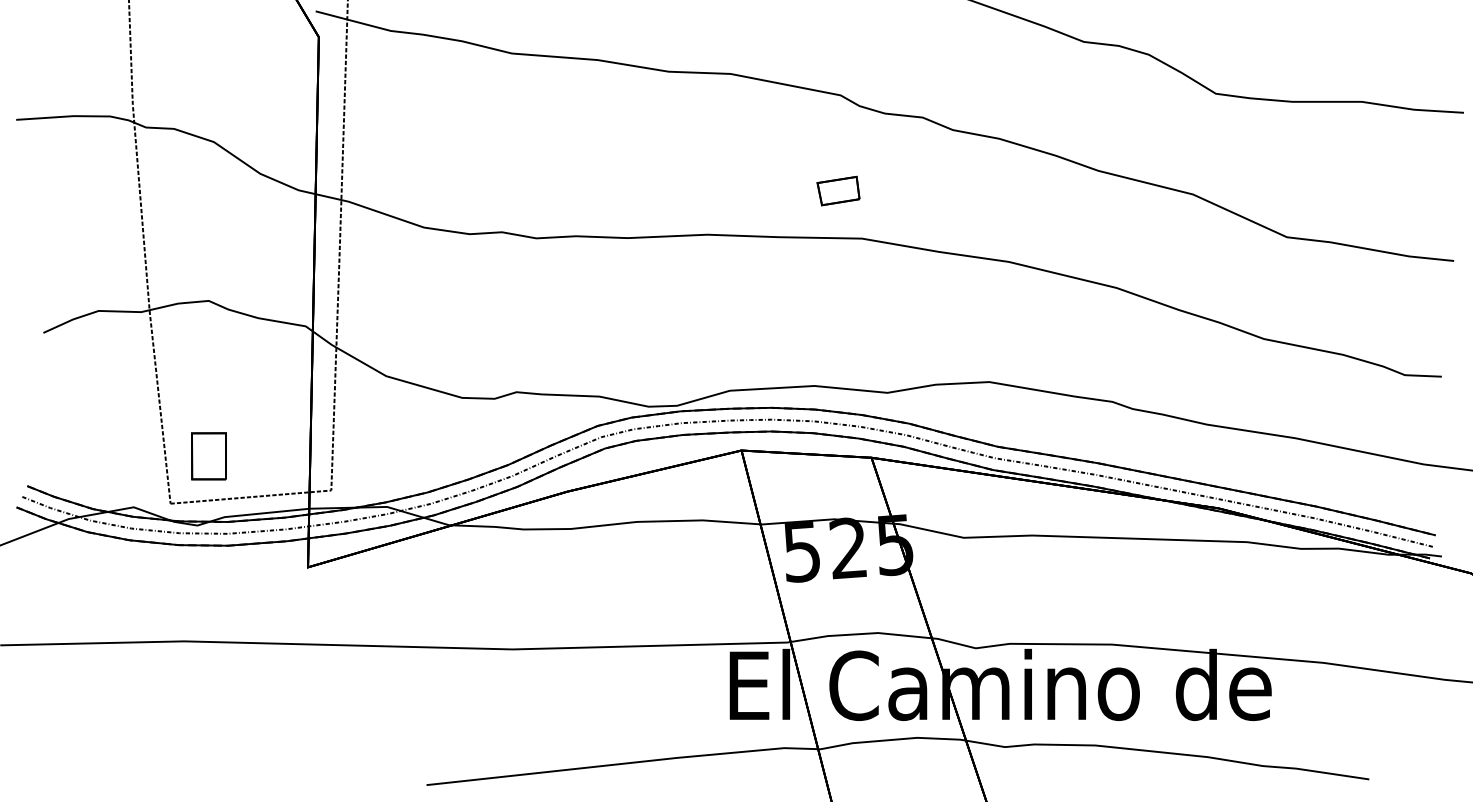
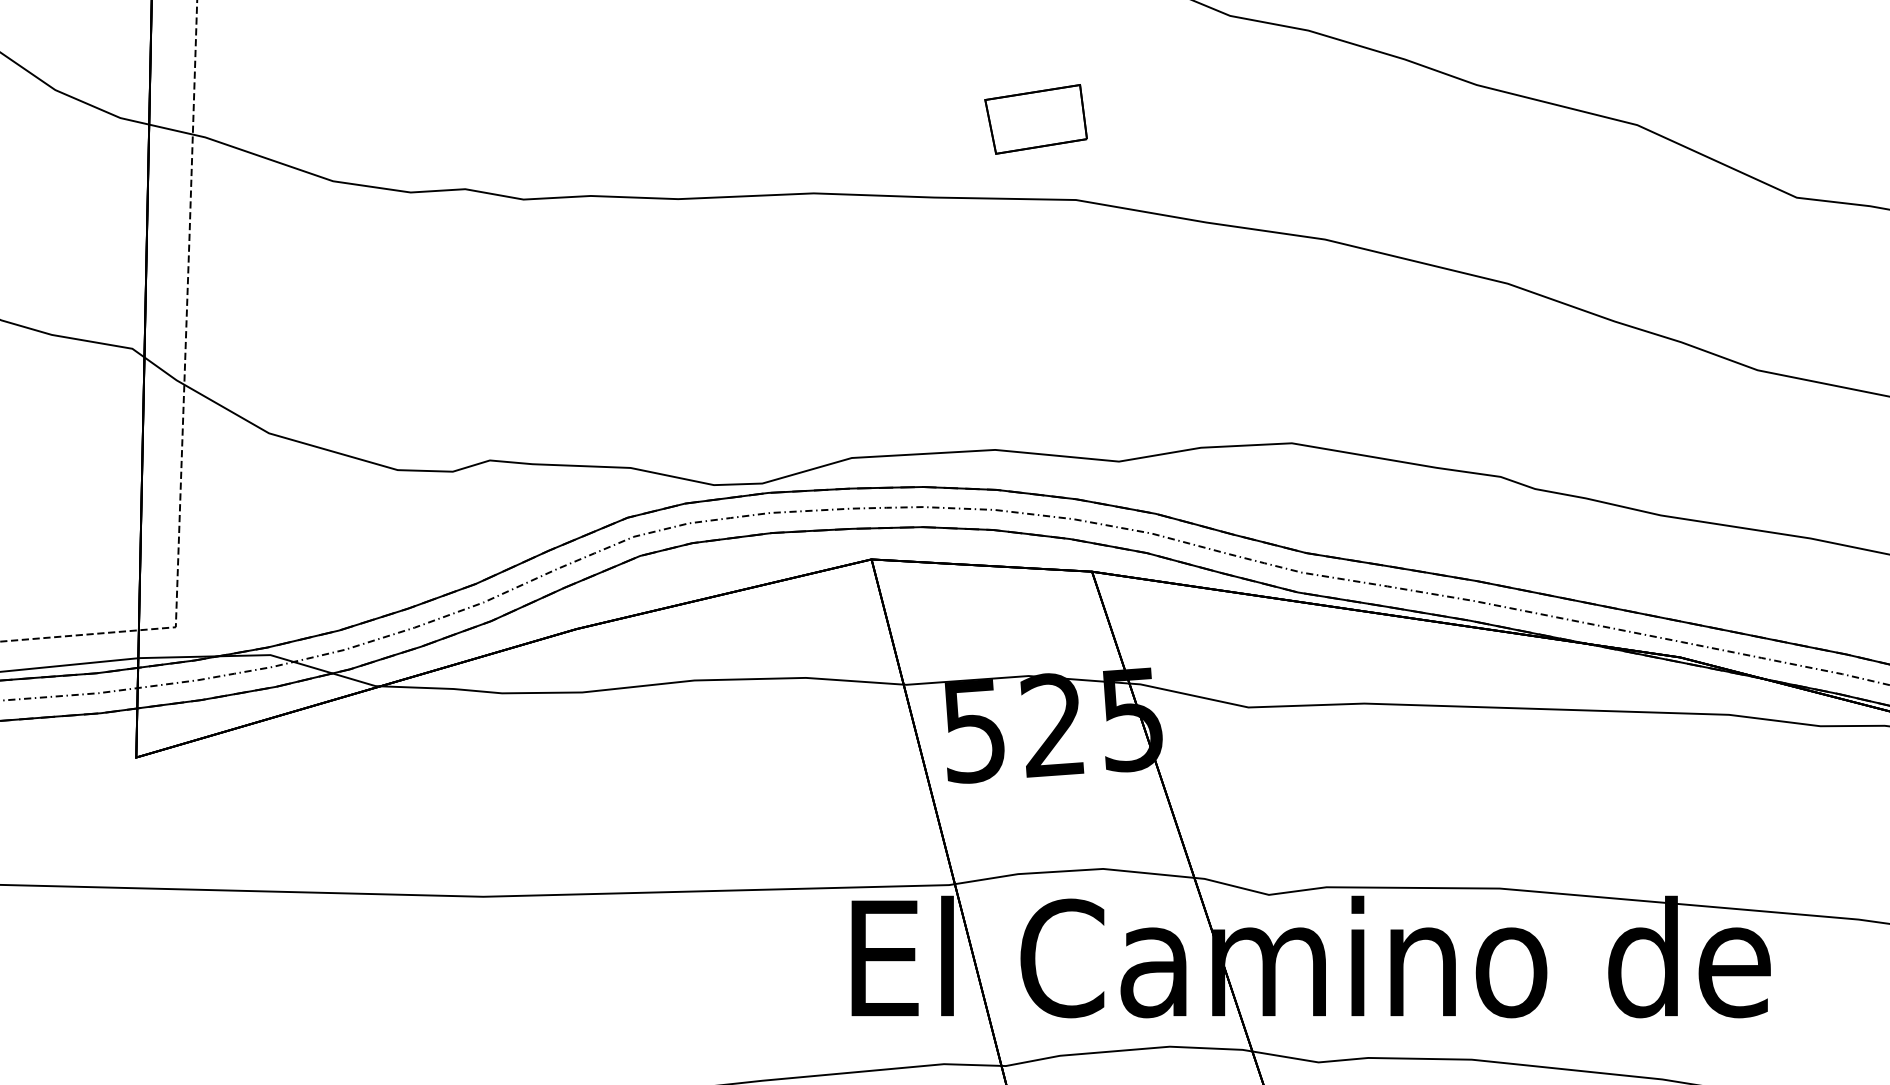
part: (838, 190) -> (1035, 118), size x1.43

